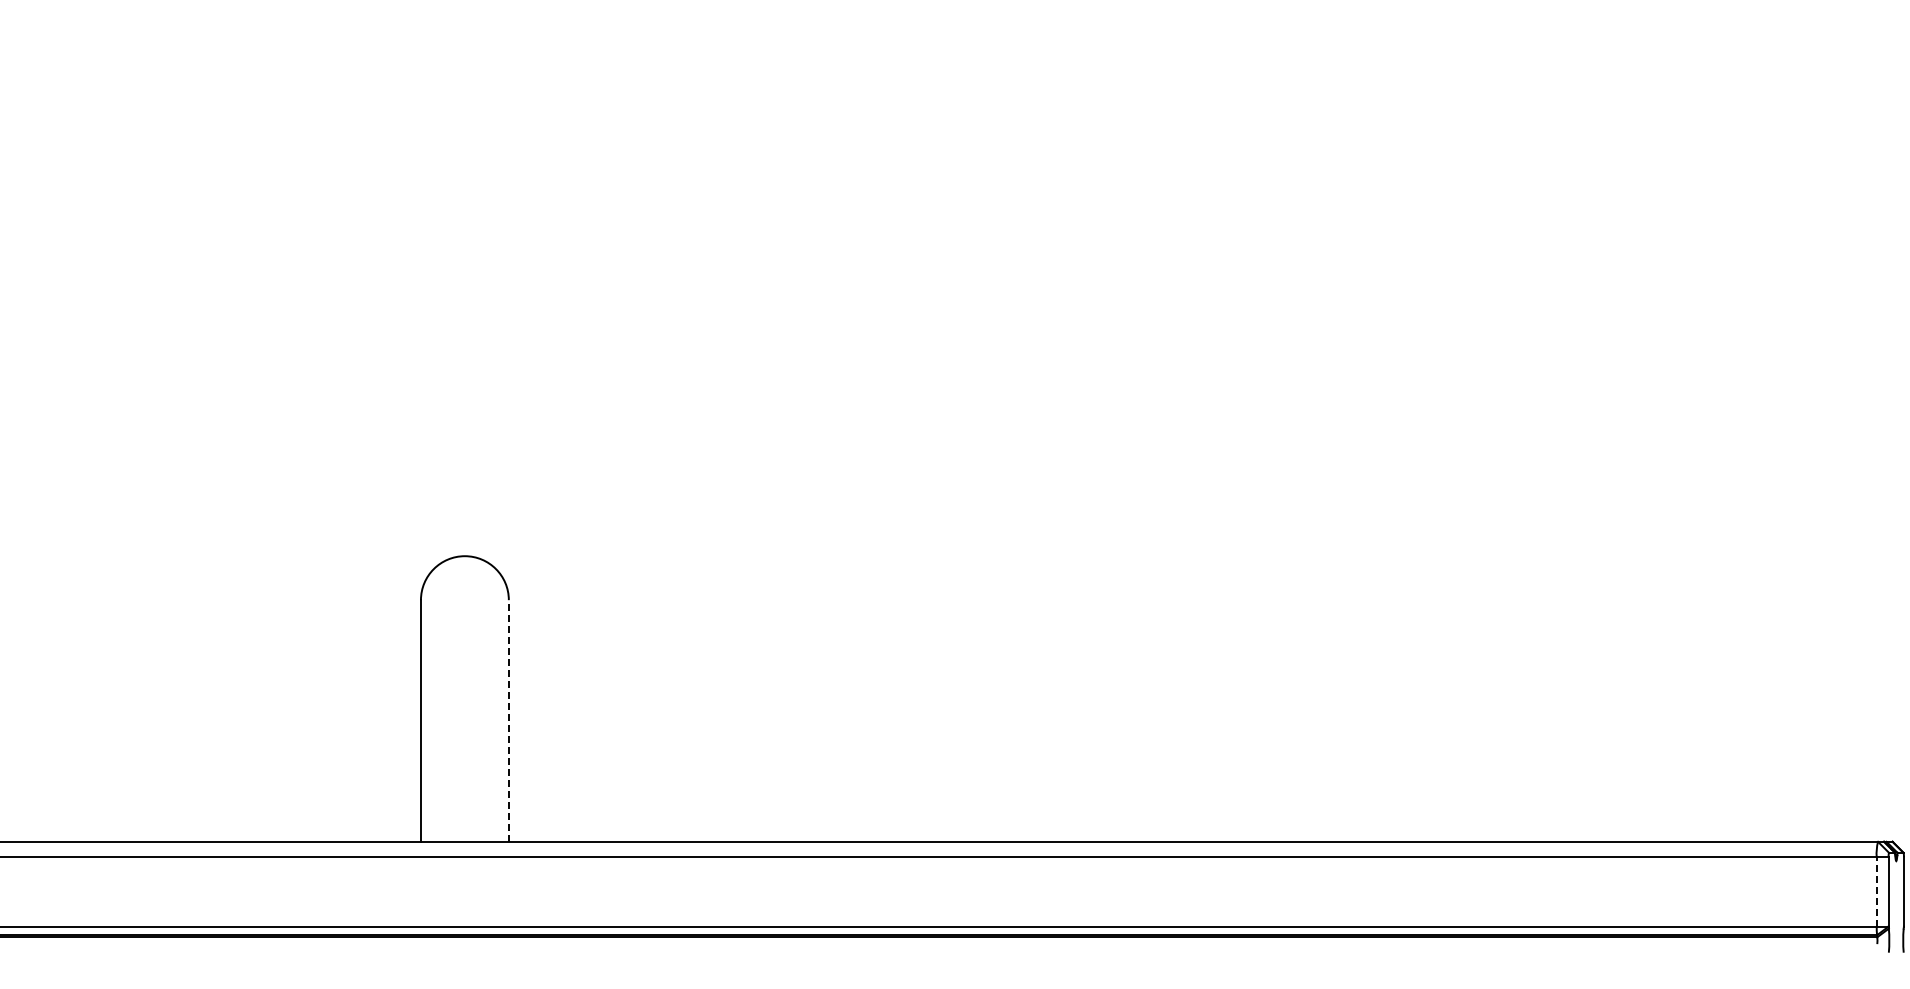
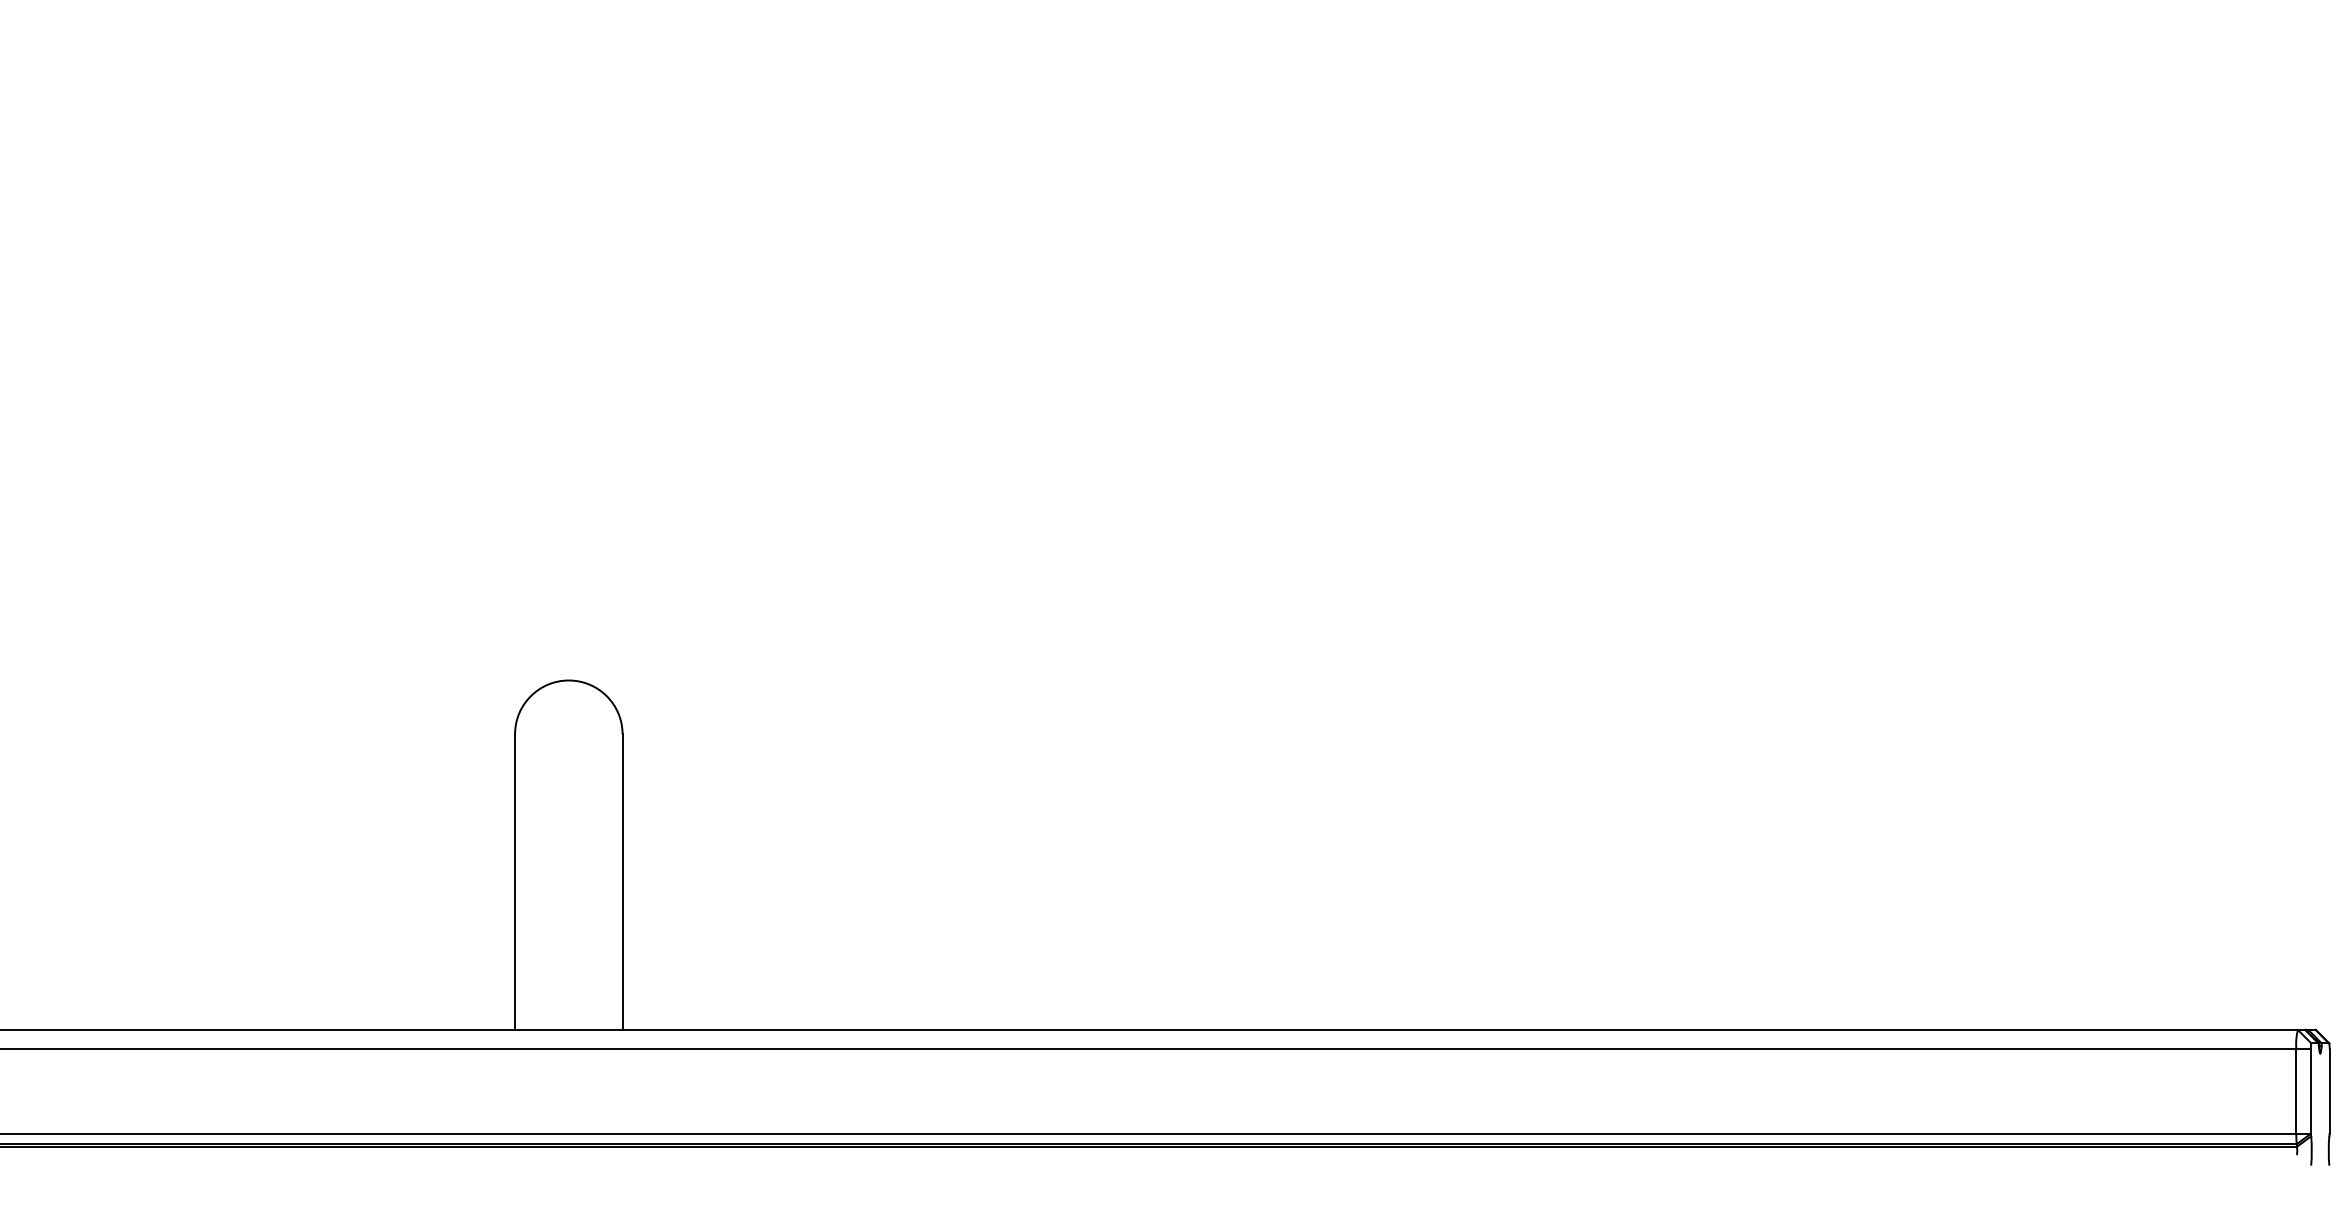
line: (508, 720) -> (622, 881), dashed -> solid
line: (1876, 891) -> (2296, 1090), dashed -> solid

